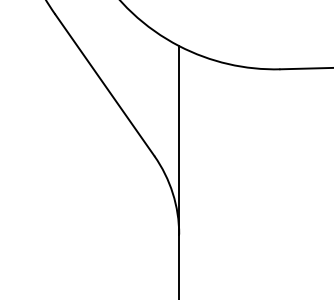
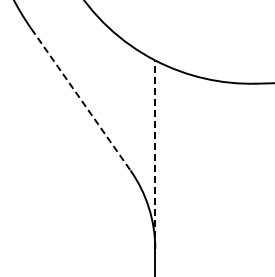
line: (105, 85) -> (81, 99), solid -> dashed
line: (179, 139) -> (155, 153), solid -> dashed

